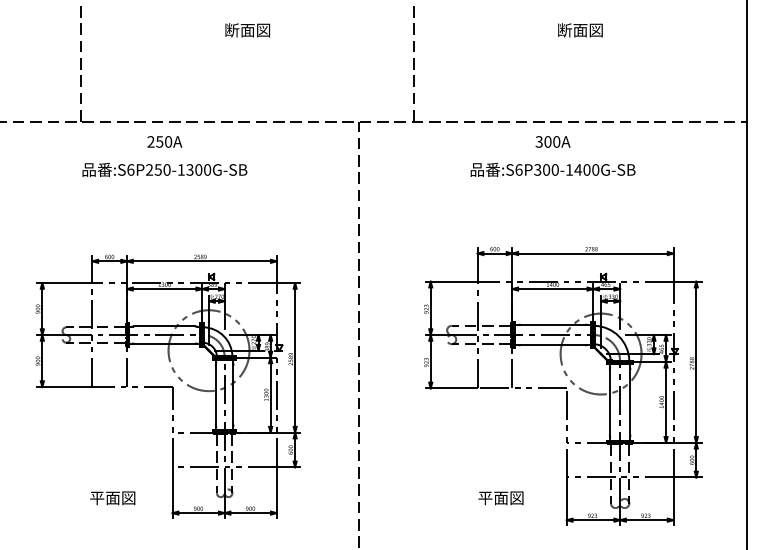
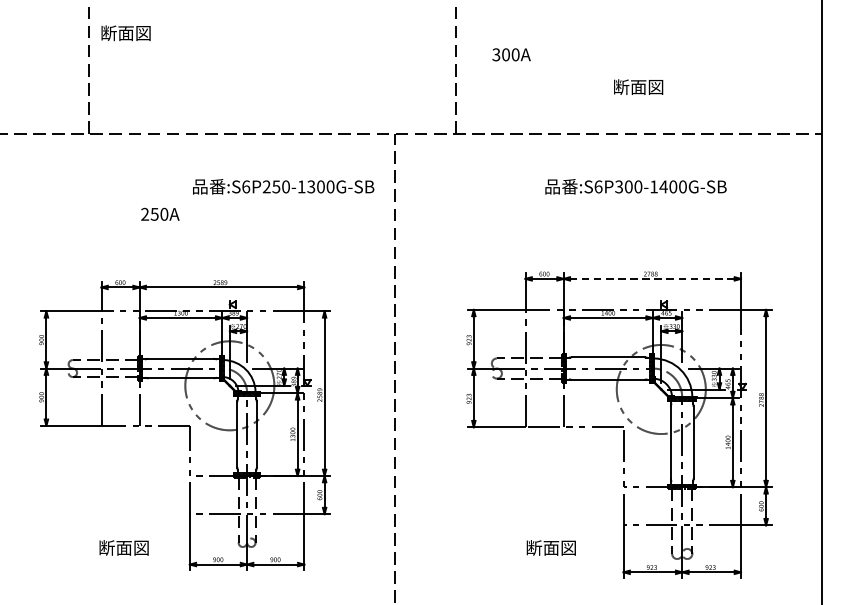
text: (247, 30) -> (125, 33), moved
text: (580, 30) -> (638, 87), moved
text: (164, 141) -> (159, 213), moved
text: (552, 141) -> (510, 54), moved
text: (164, 169) -> (283, 186), moved
text: (552, 169) -> (635, 186), moved
line: (592, 253) -> (651, 278), solid -> dashed
text: (97, 497) -> (107, 547), 平面図 -> 断面図
text: (485, 497) -> (534, 547), 平面図 -> 断面図

